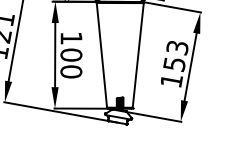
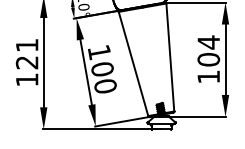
text: (175, 55) -> (208, 50), 153 -> 104

